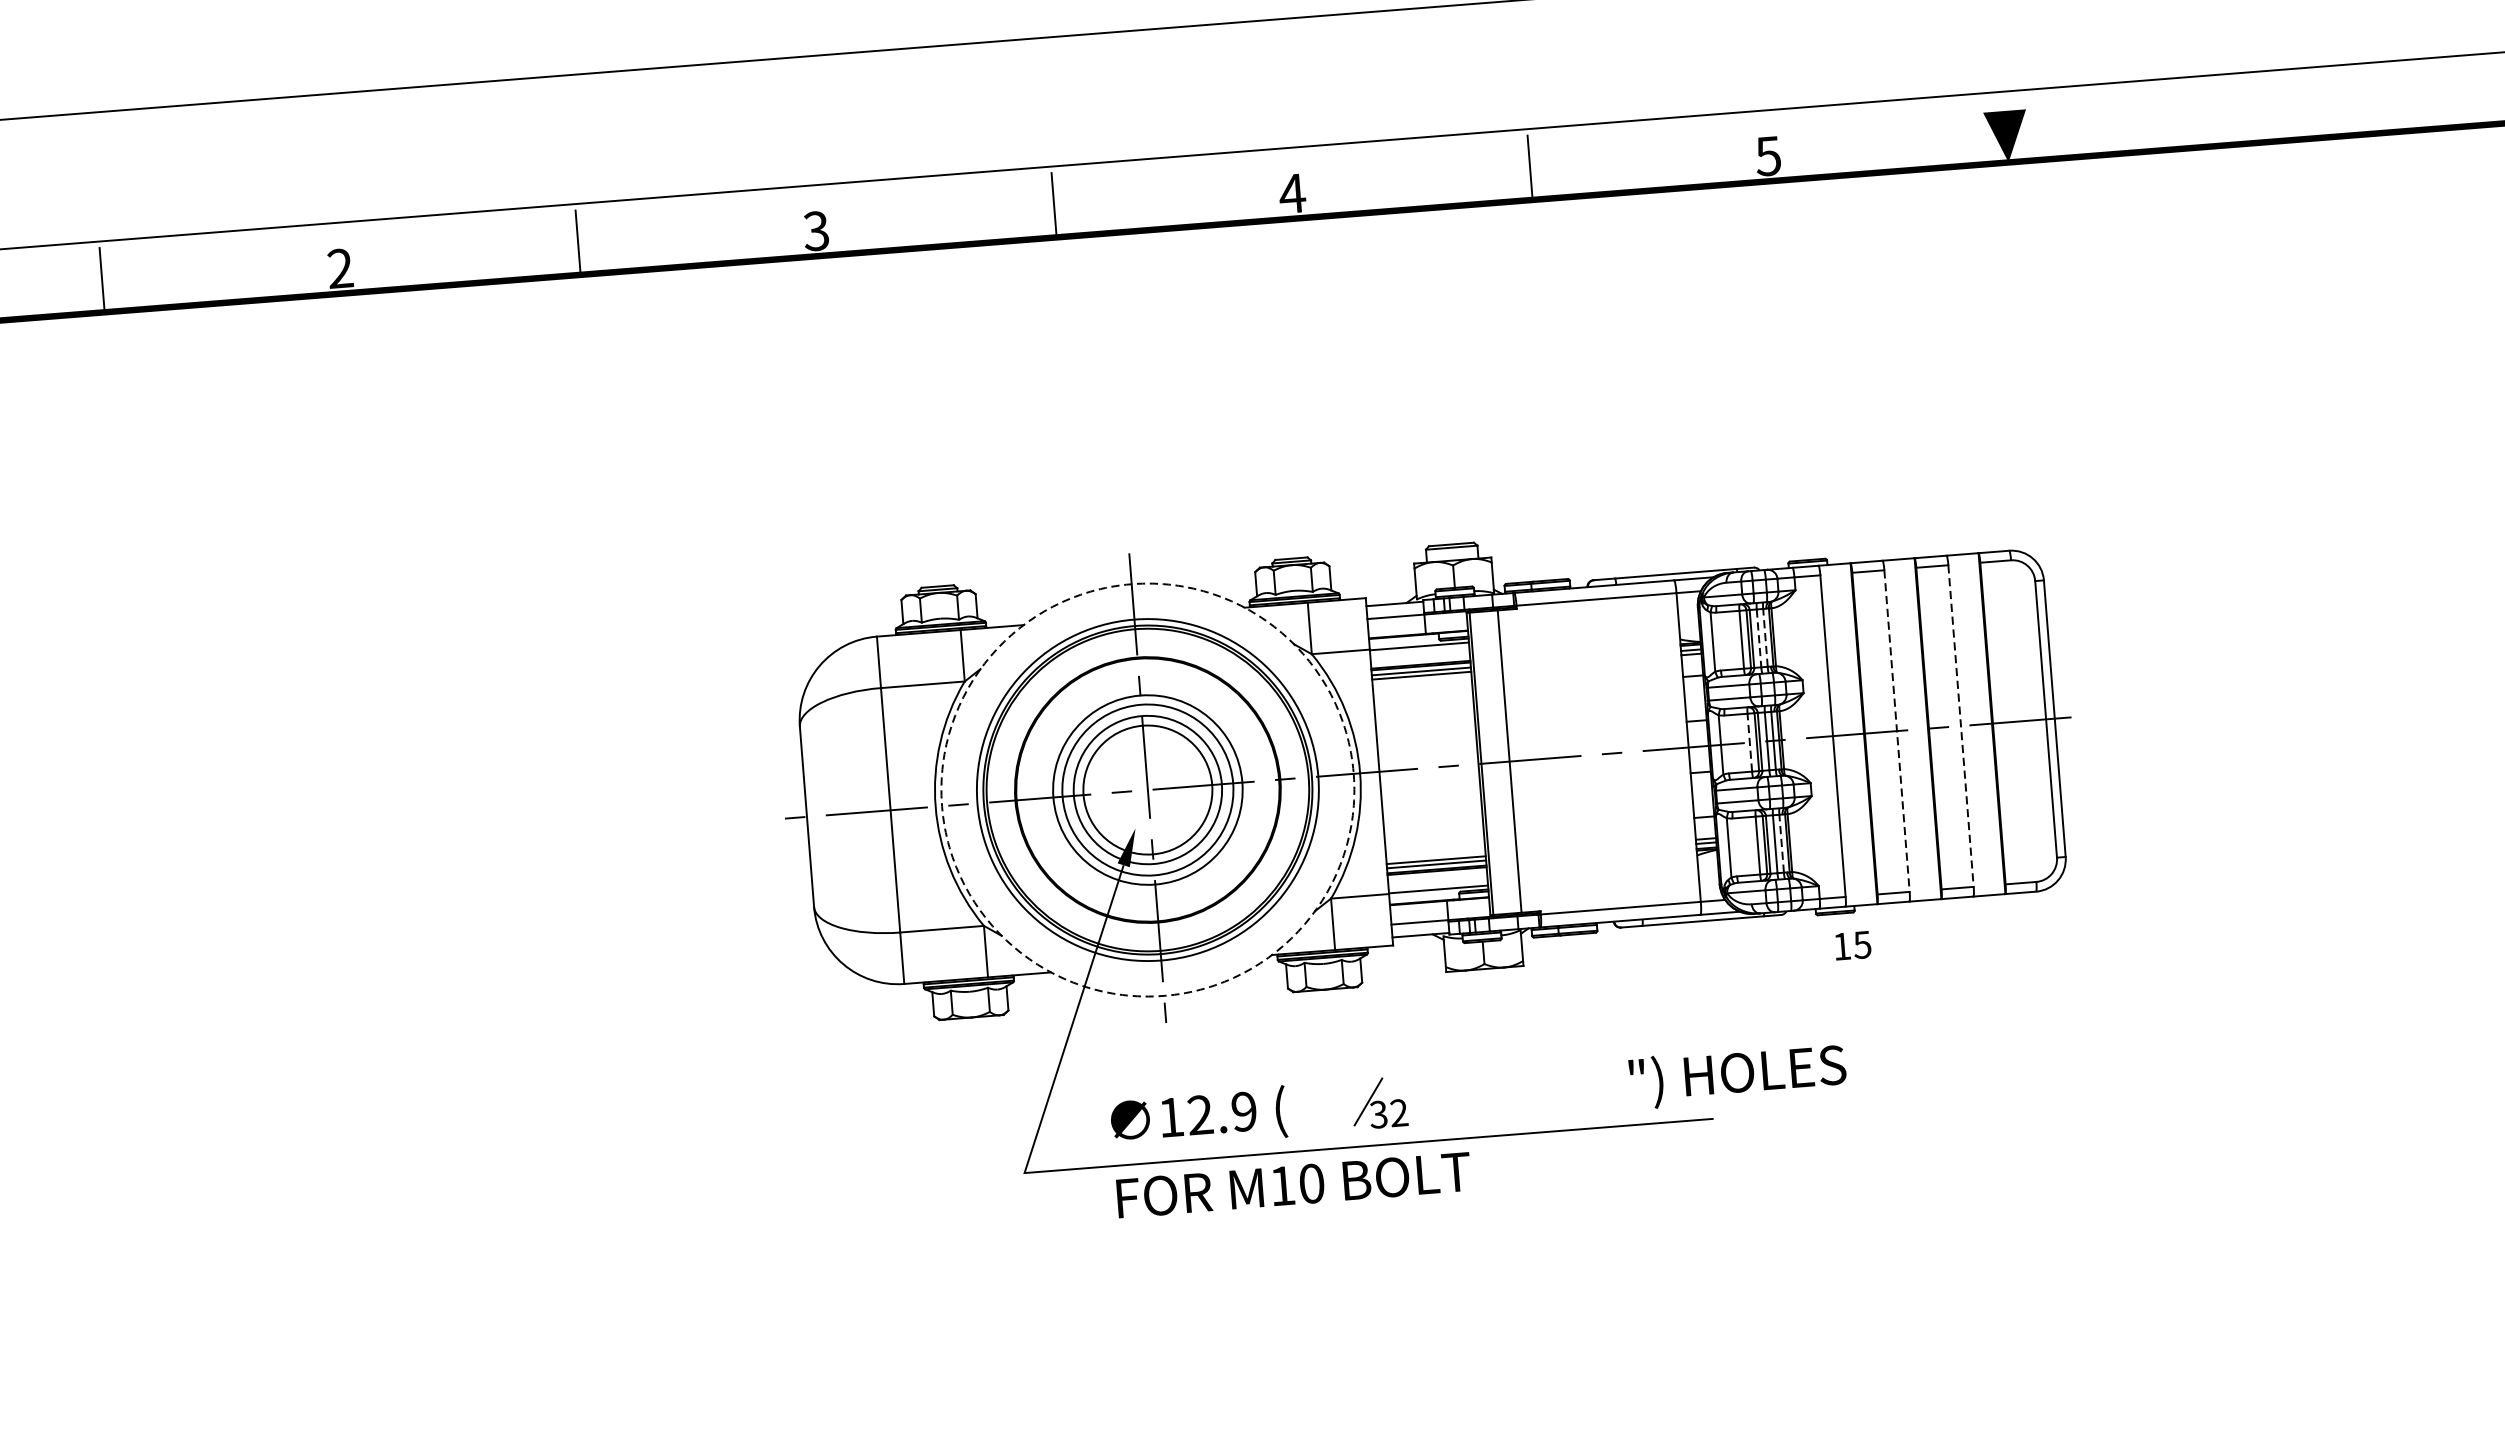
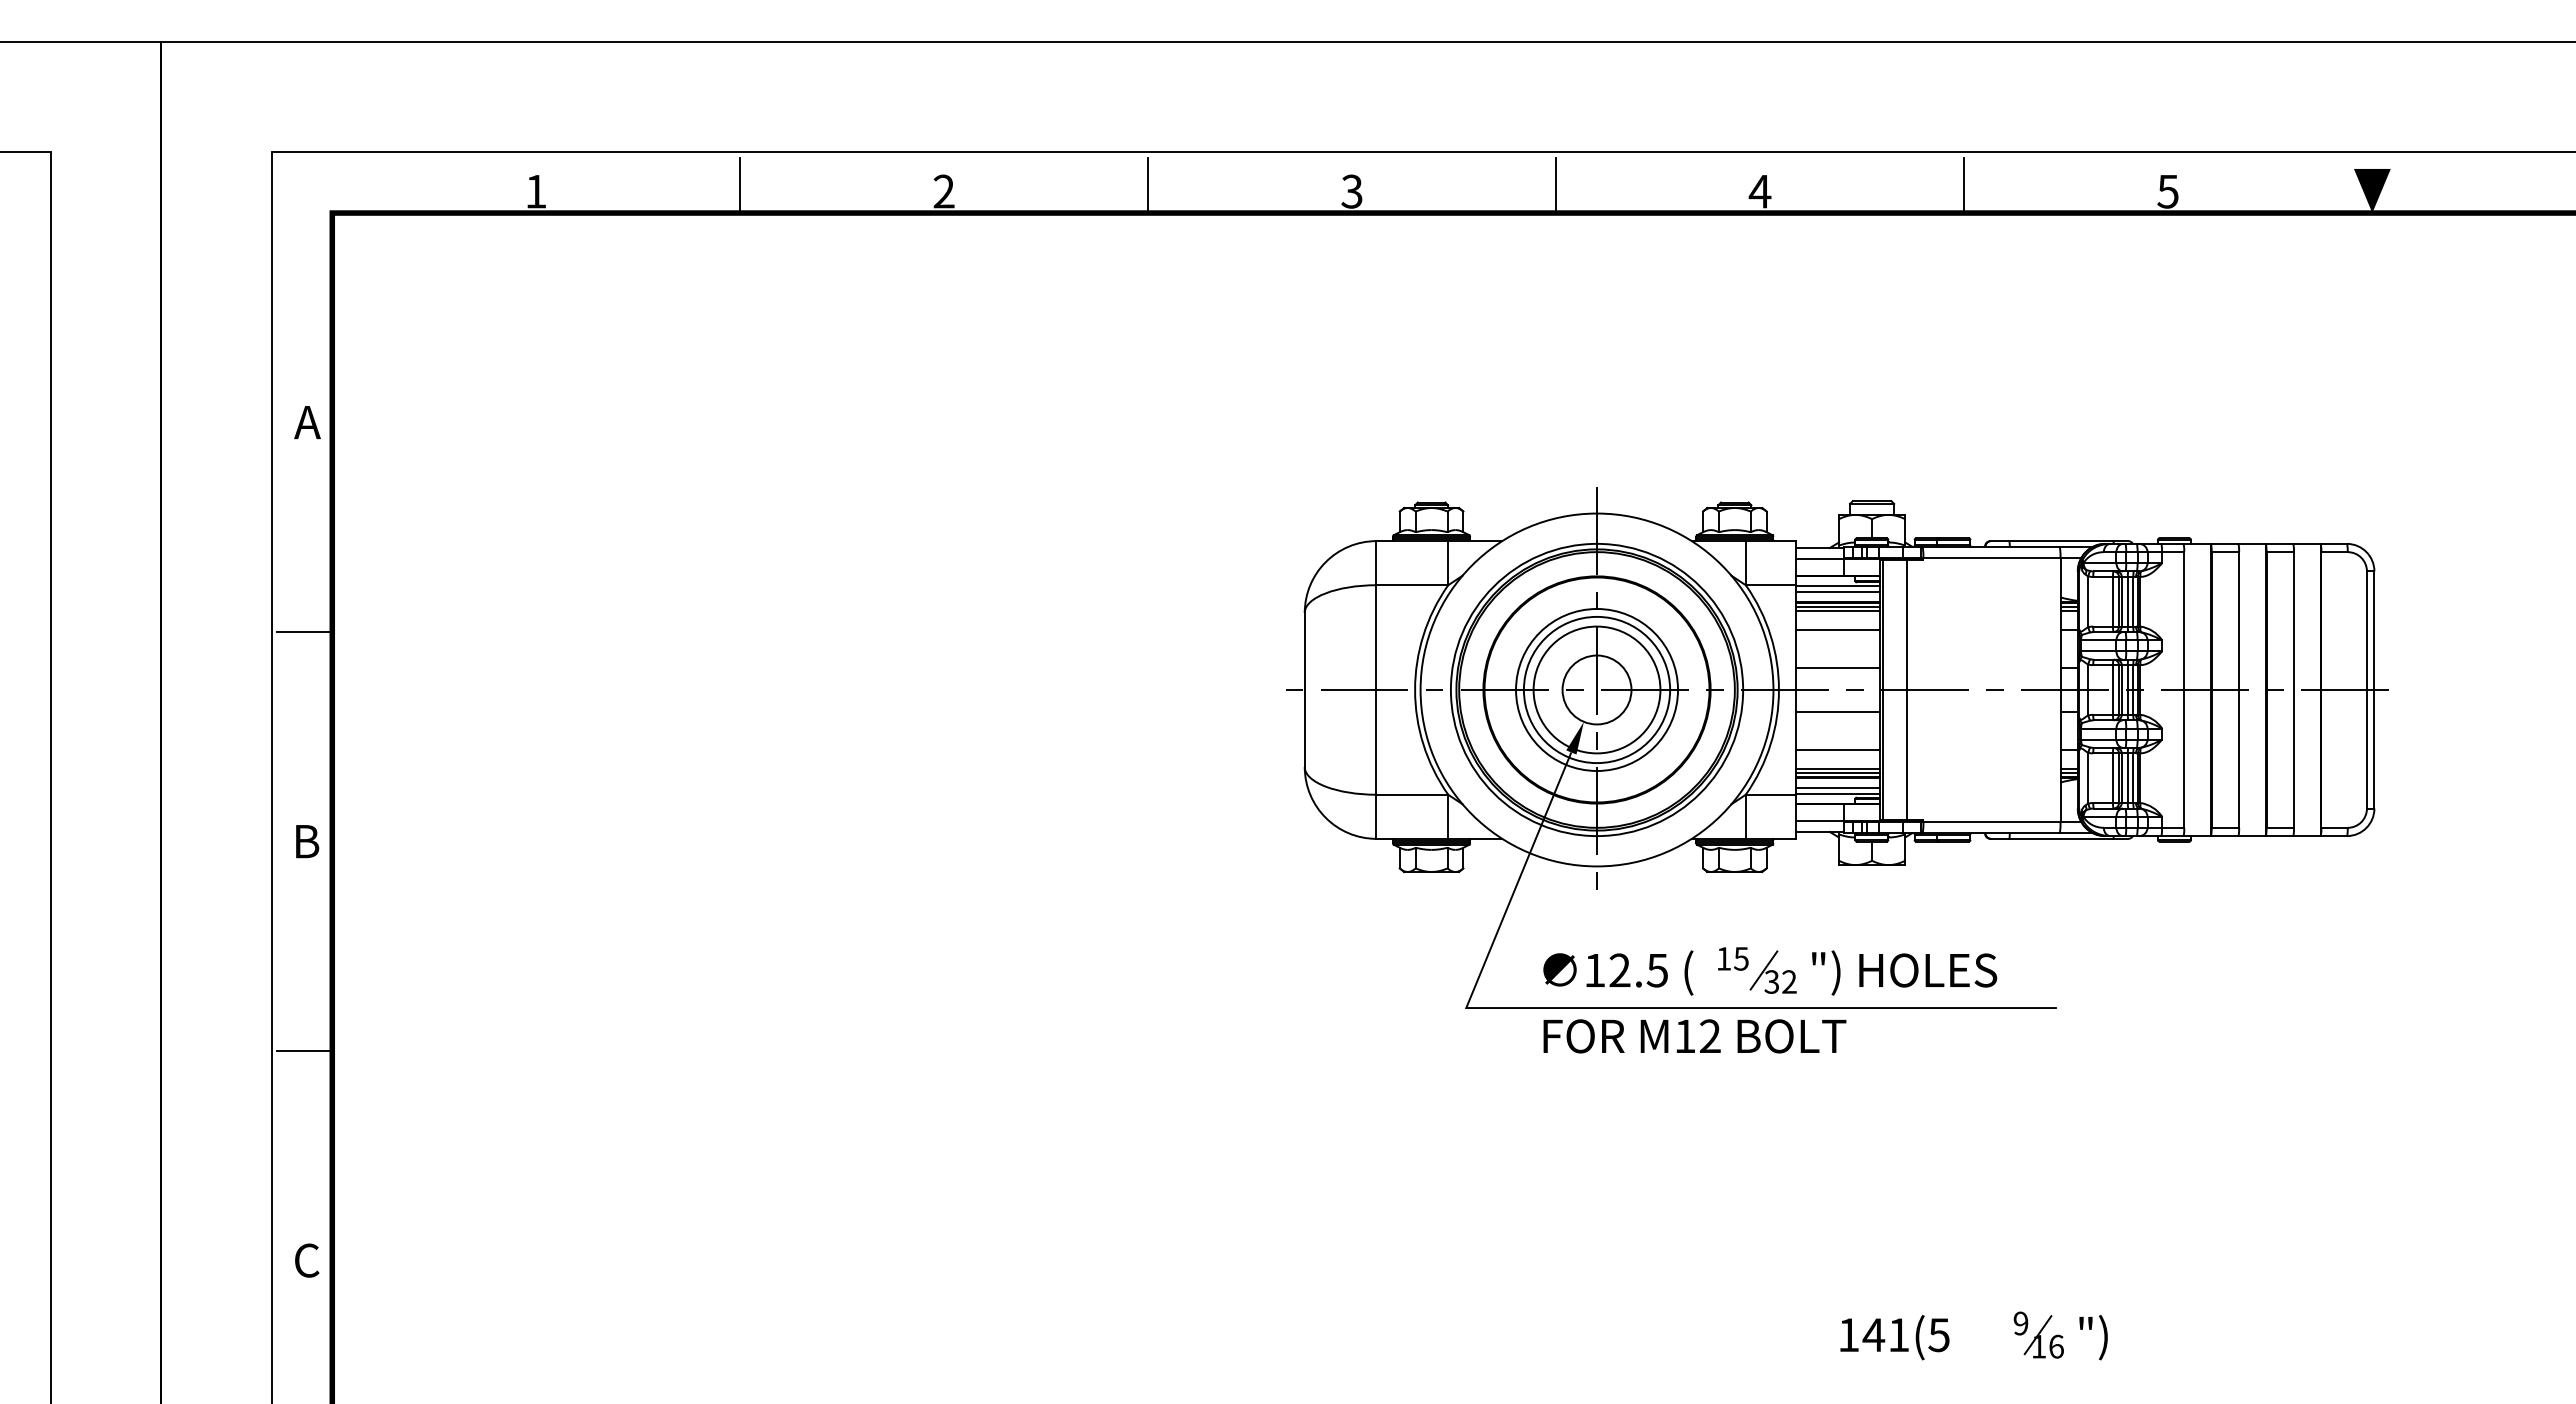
line: (1765, 637) -> (2133, 601), dashed -> solid
line: (1758, 638) -> (2127, 601), dashed -> solid
line: (1419, 653) -> (1837, 591), added
line: (1422, 697) -> (1837, 629), added
line: (1961, 725) -> (2294, 689), dashed -> solid
line: (1897, 730) -> (2239, 689), dashed -> solid
line: (1426, 741) -> (1837, 667), added
line: (1750, 742) -> (2113, 689), dashed -> solid
circle: (1147, 789) -> (1596, 689), dashed -> solid
circle: (1147, 789) -> (1596, 689), size x0.62
line: (1430, 794) -> (1837, 712), added
line: (1433, 838) -> (1837, 750), added
line: (1781, 844) -> (2133, 778), dashed -> solid
line: (1437, 882) -> (1837, 788), added
text: (1853, 945) -> (1733, 958), moved
text: (1737, 1075) -> (1904, 972), moved
text: (1243, 1111) -> (1656, 970), 12.9 -> 12.5
text: (1312, 1183) -> (1710, 1036), M10 -> M12

